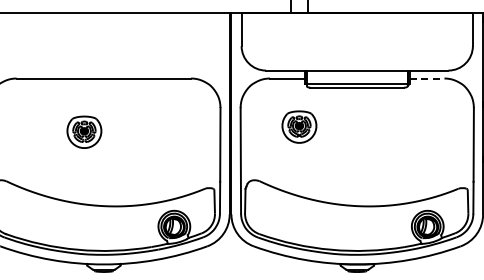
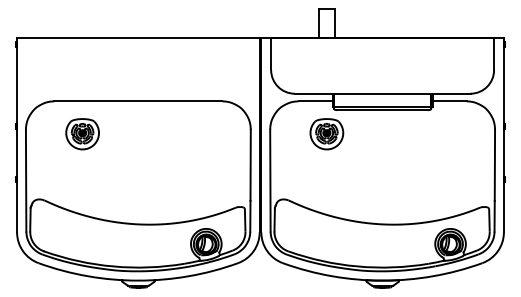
line: (426, 78) -> (449, 101), dashed -> solid
part: (299, 127) -> (326, 134), moved
part: (84, 132) -> (82, 134), moved

